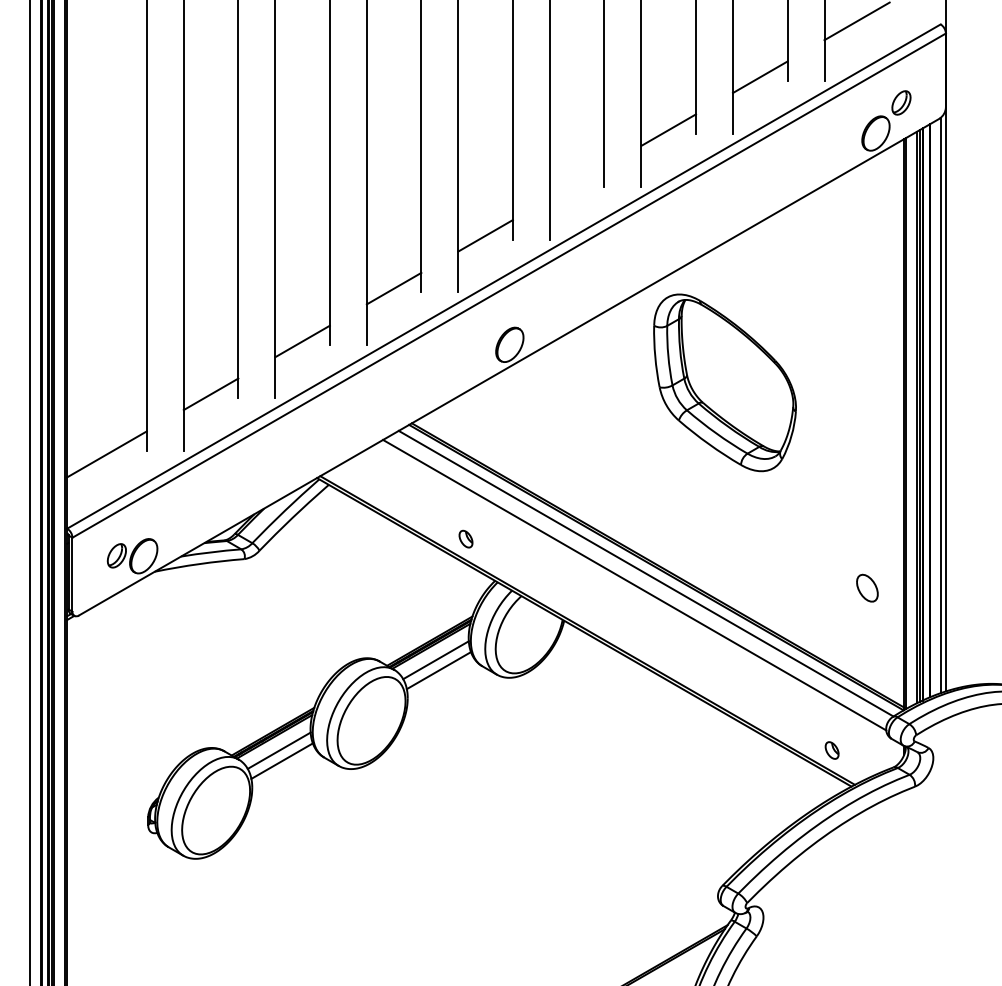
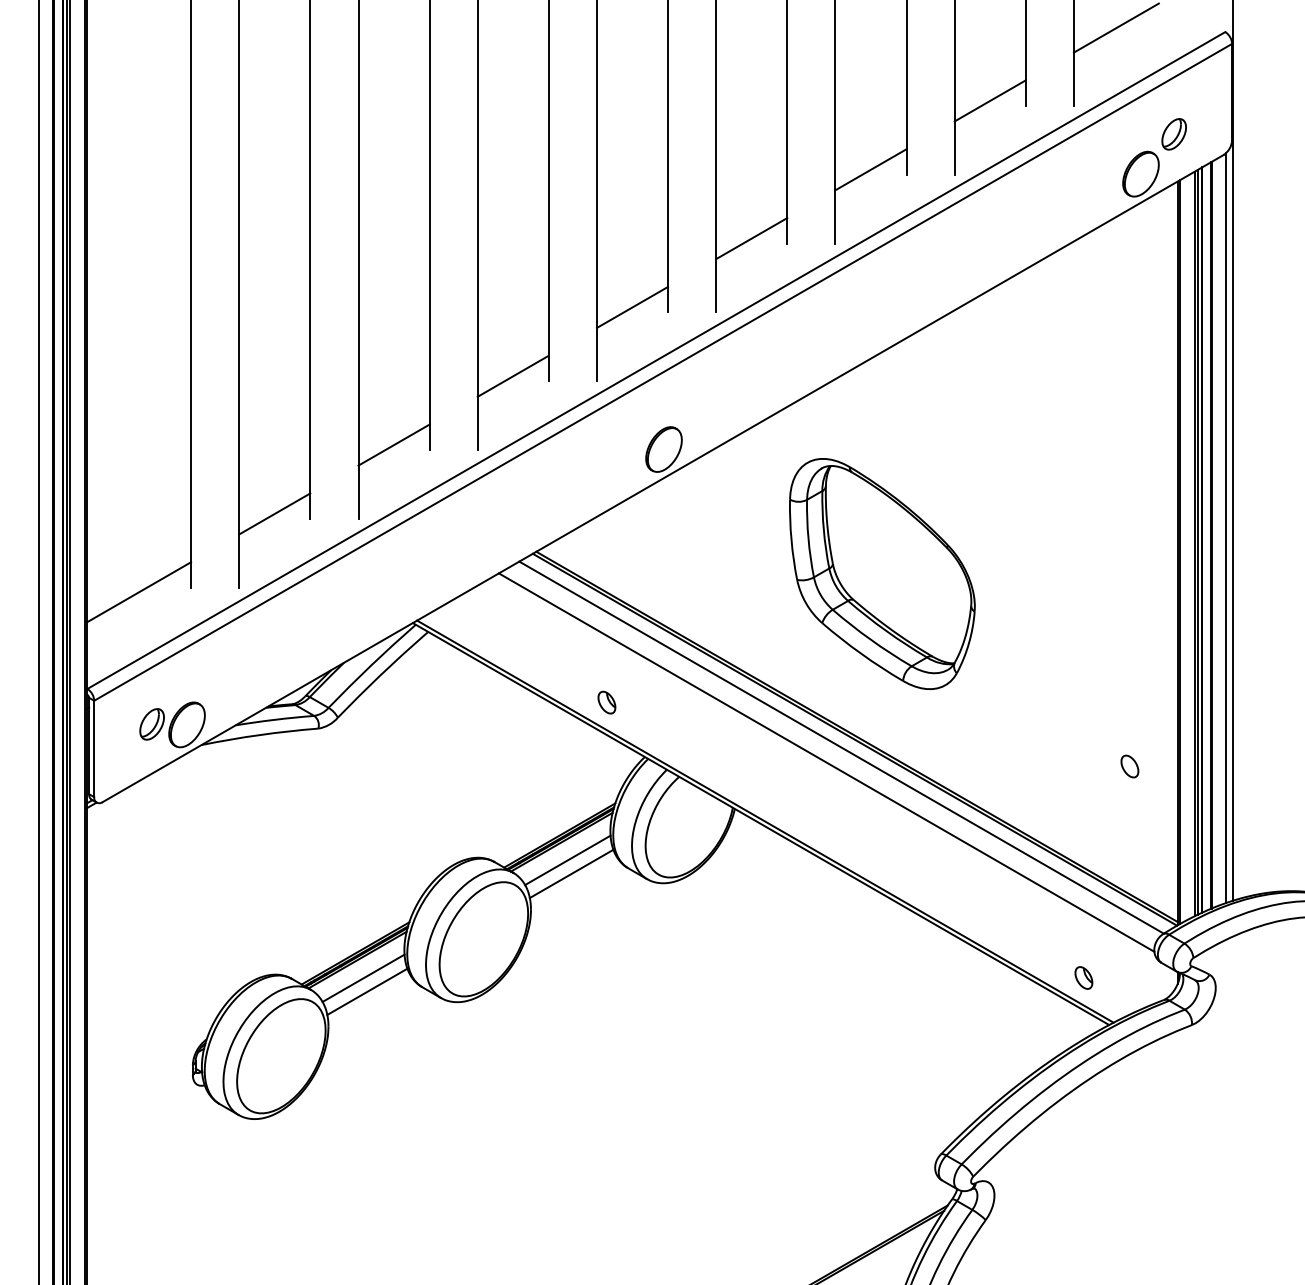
line: (576, 182) -> (751, 238), added
part: (725, 382) -> (882, 573), moved
part: (867, 588) -> (1129, 766), size x0.62

